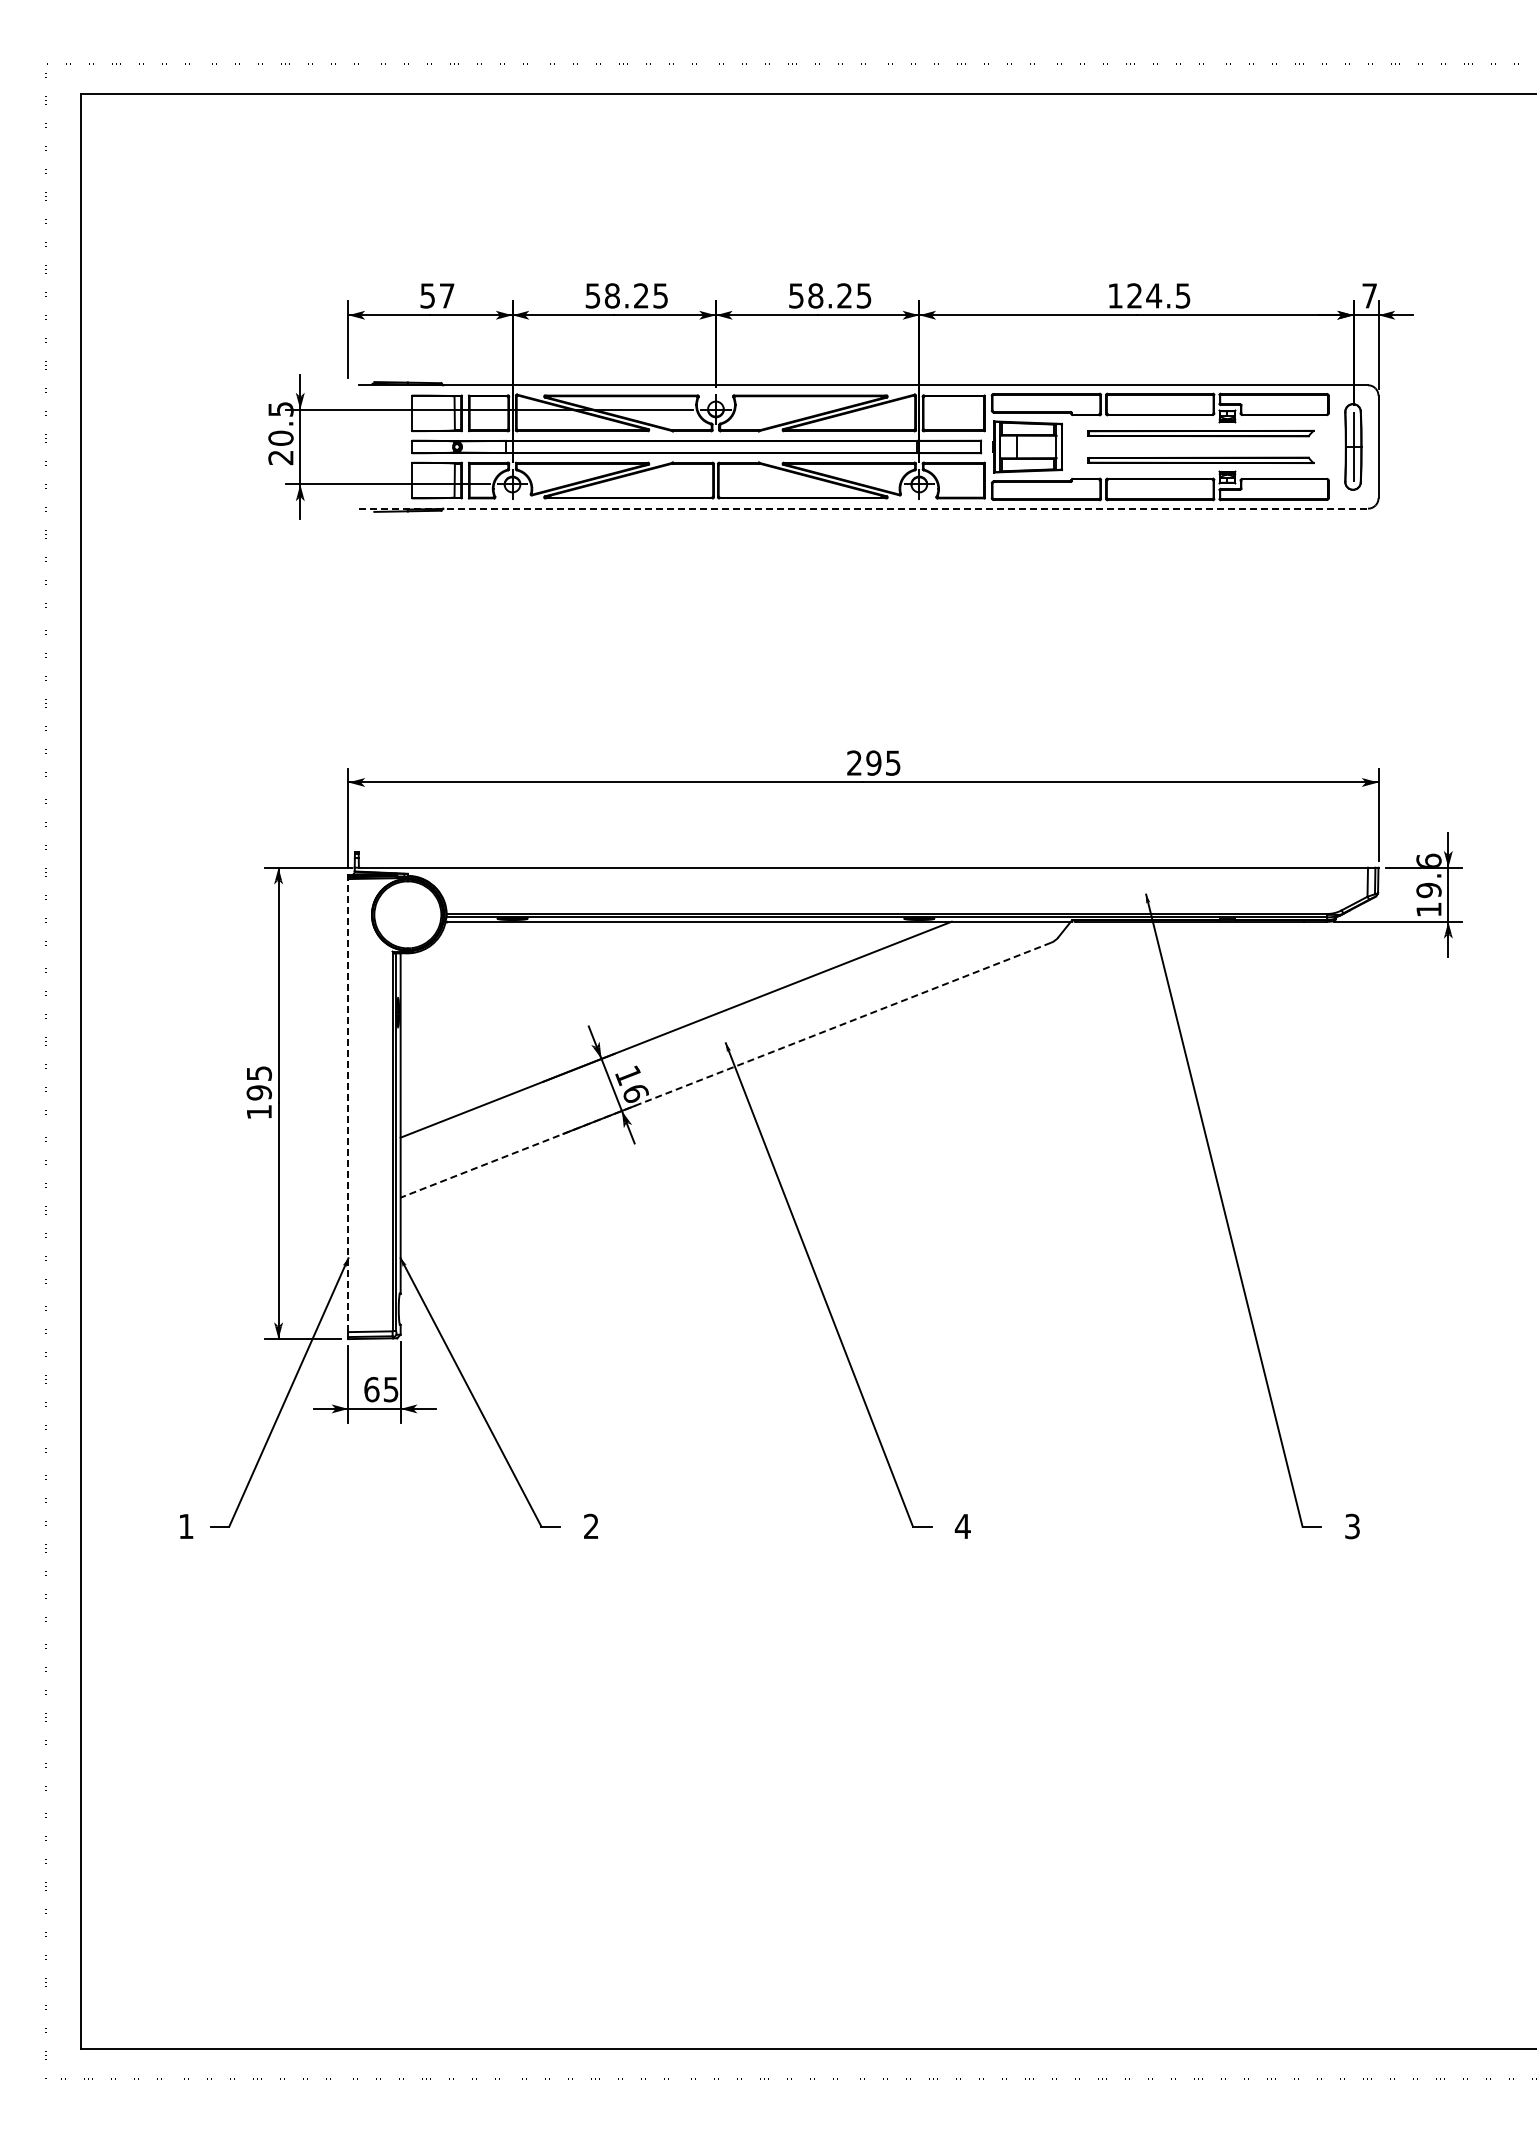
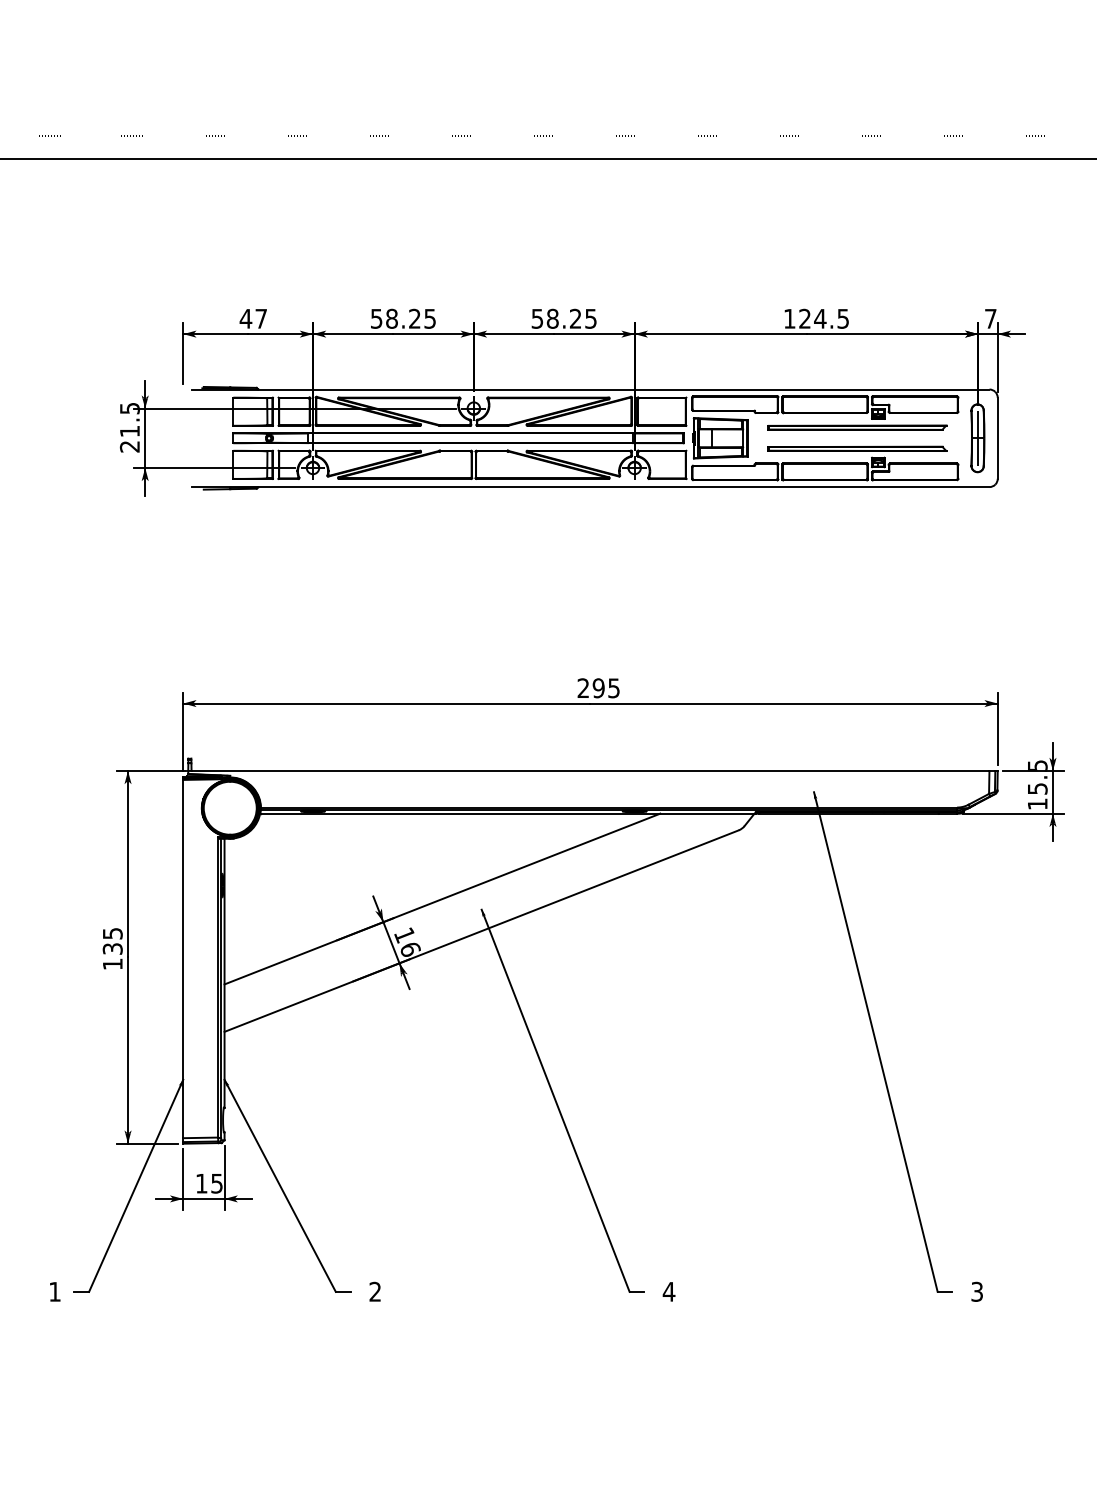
text: (427, 295) -> (245, 318), 57 -> 47
text: (280, 437) -> (129, 430), 20.5 -> 21.5
line: (863, 508) -> (590, 486), dashed -> solid
text: (1428, 875) -> (1037, 777), 19.6 -> 15.5
line: (725, 1070) -> (481, 931), dashed -> solid
text: (258, 1092) -> (112, 948), 195 -> 135
line: (348, 1105) -> (183, 958), dashed -> solid
text: (371, 1389) -> (201, 1183), 65 -> 15

